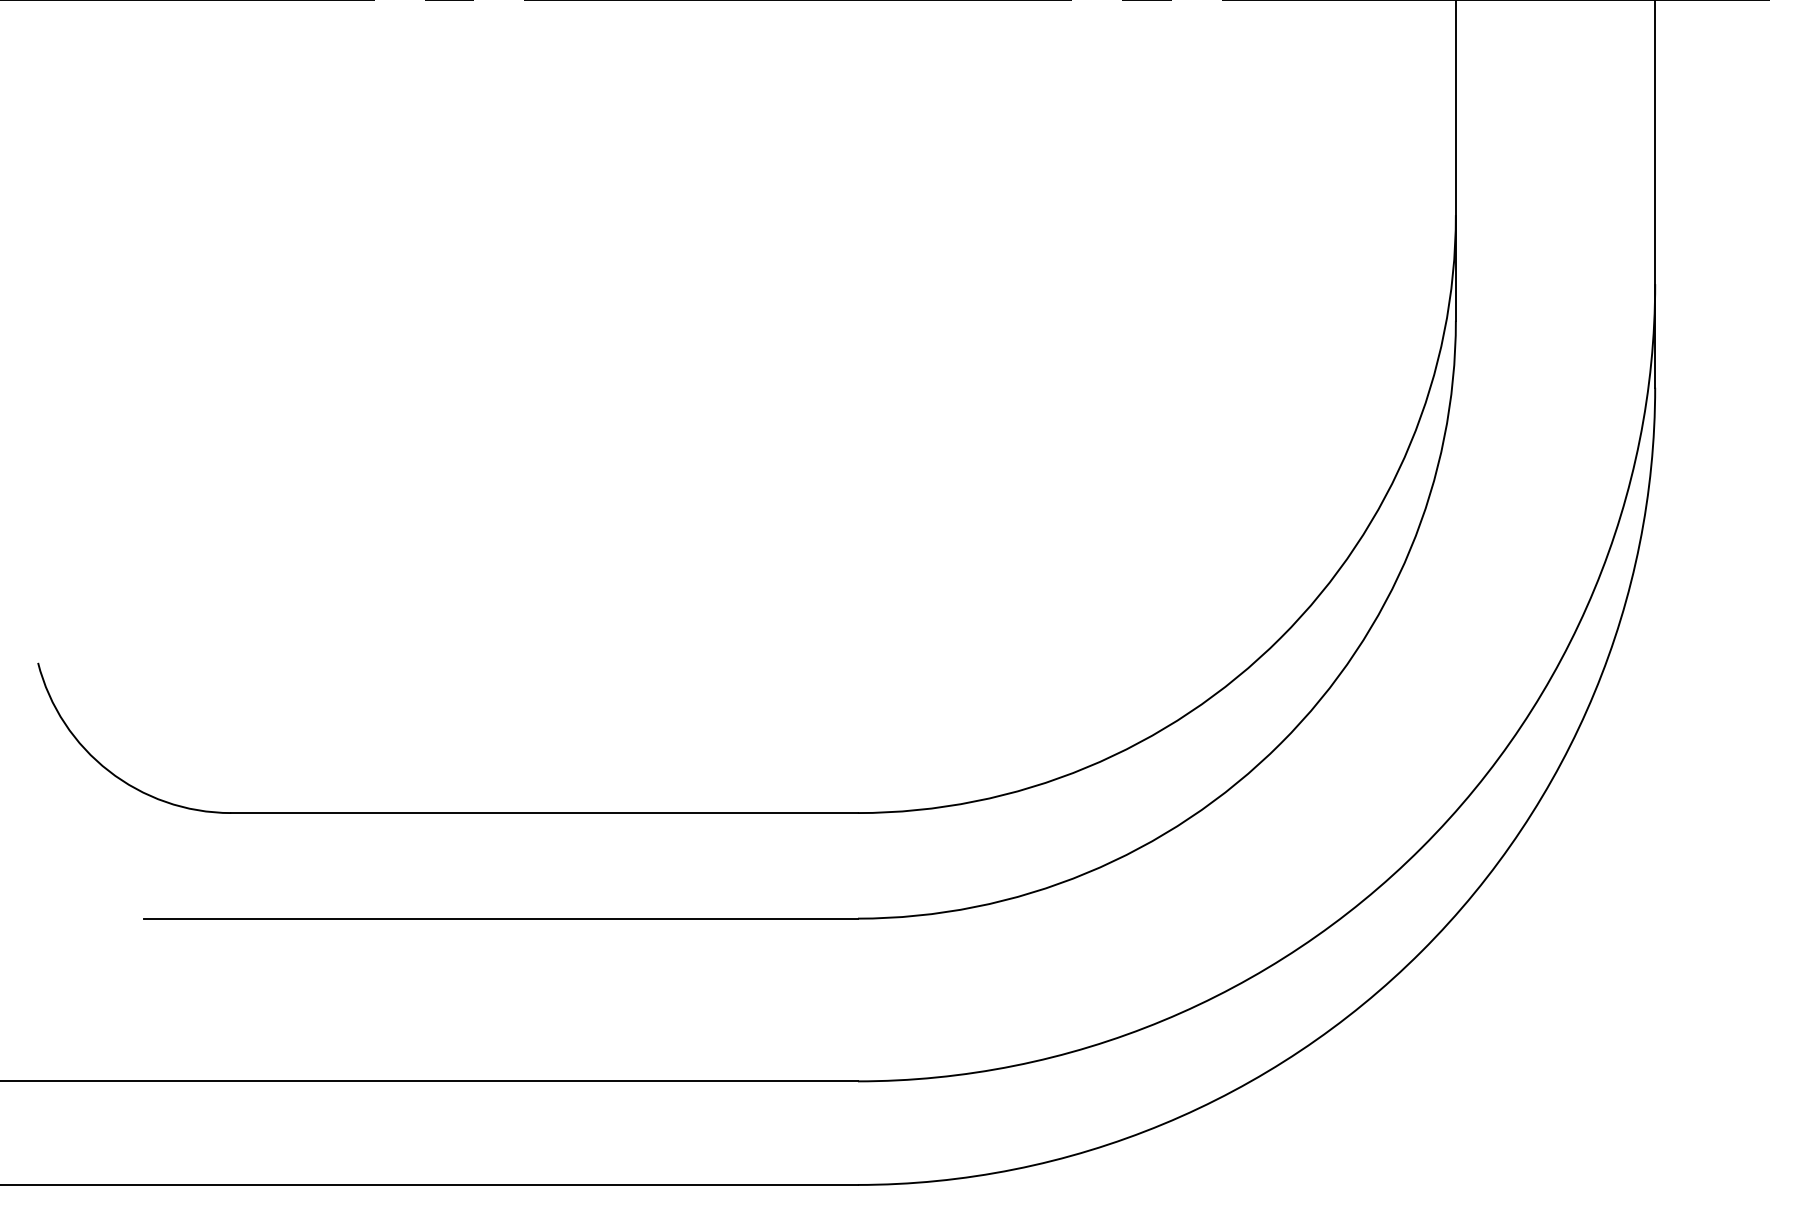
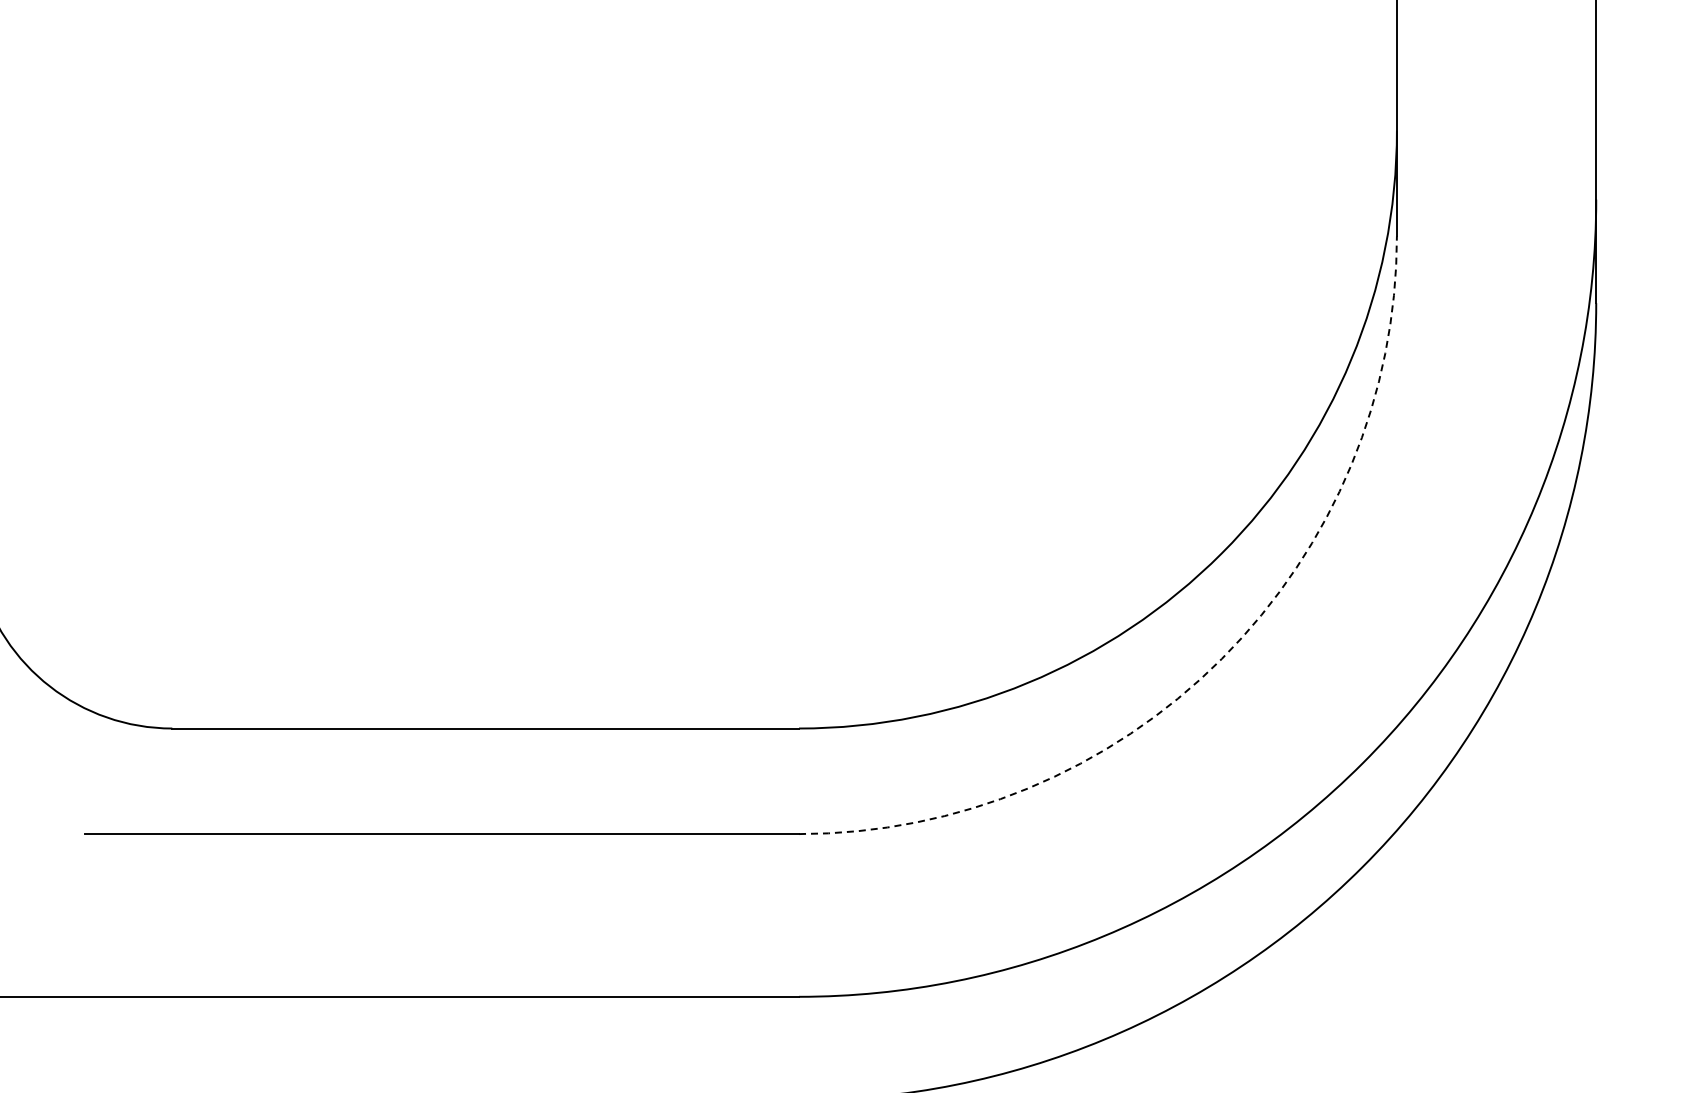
arc: (1280, 743) -> (1221, 658), solid -> dashed

